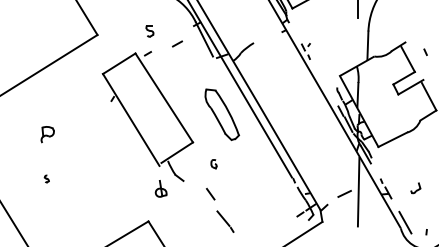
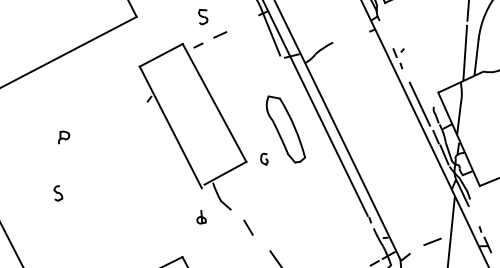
line: (358, 42) -> (465, 52), added
line: (177, 43) -> (220, 34), moved
line: (325, 86) -> (419, 104), added
part: (47, 134) -> (63, 137), size x0.62
part: (213, 164) -> (263, 159), moved
part: (46, 178) -> (58, 192), size x1.67
part: (161, 188) -> (202, 216), size x0.62
line: (210, 193) -> (248, 226), moved

